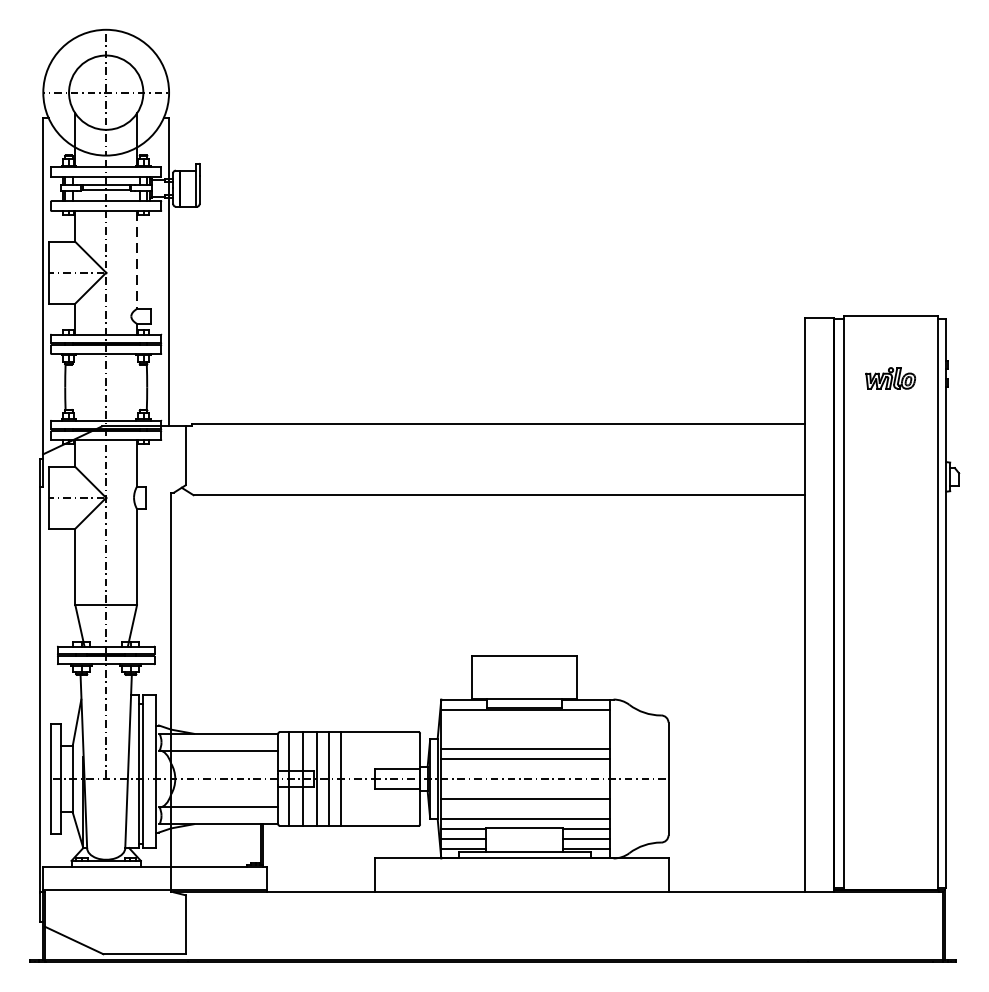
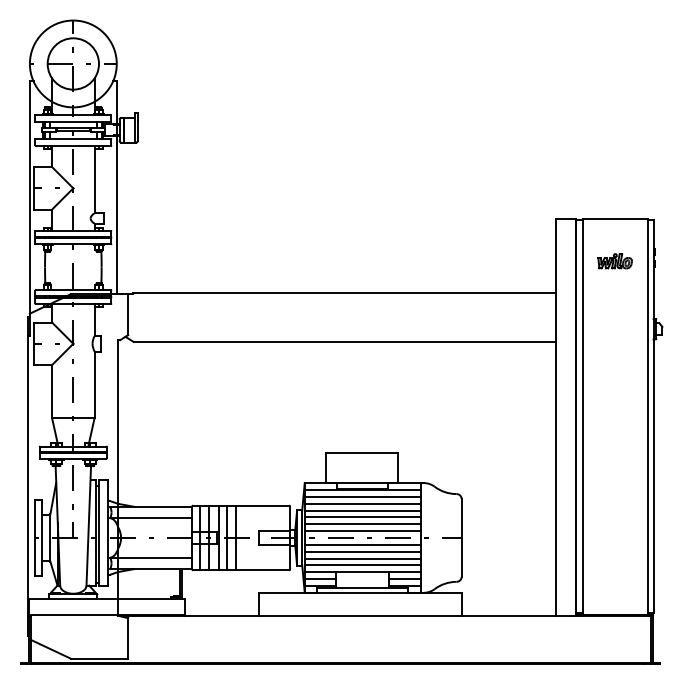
line: (136, 259) -> (94, 179), dashed -> solid
line: (524, 718) -> (362, 496), added
line: (524, 729) -> (362, 503), added
line: (524, 739) -> (362, 510), added
line: (524, 769) -> (362, 531), added
line: (524, 788) -> (362, 544), added
line: (524, 808) -> (362, 558), added

